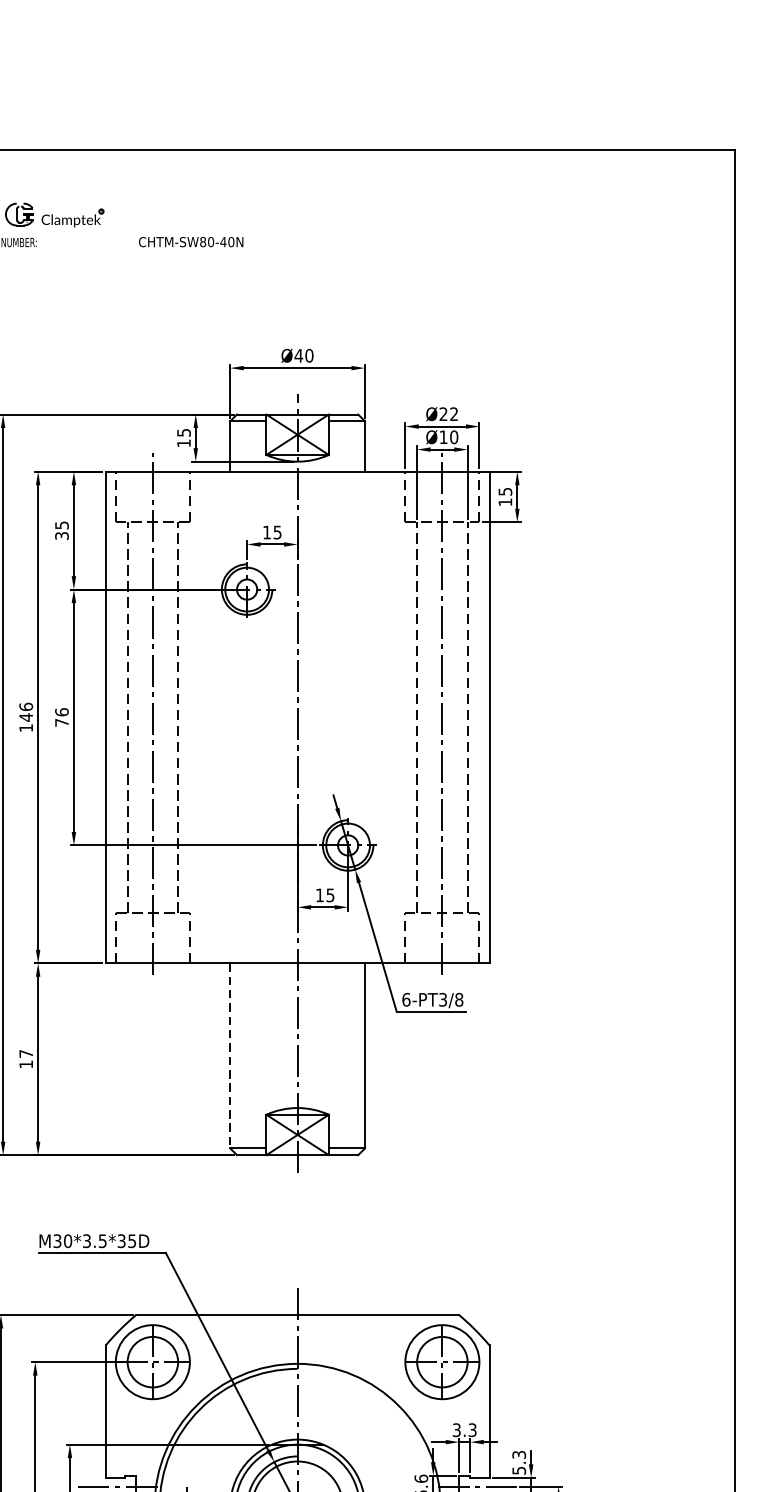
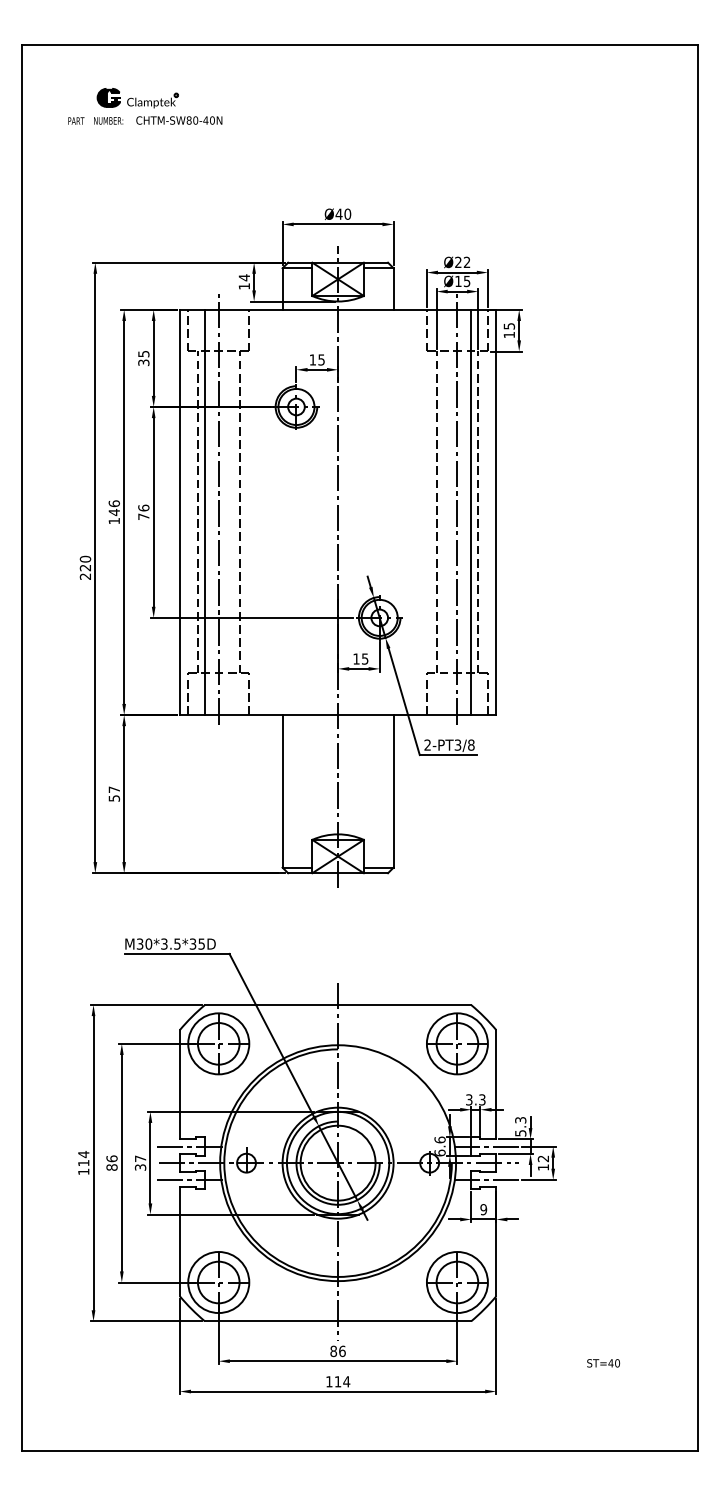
fill: (19, 214) -> (108, 97), added
text: (191, 242) -> (179, 120), moved
text: (184, 432) -> (244, 277), 15 -> 14
text: (453, 437) -> (466, 281), Ø10 -> Ø15
line: (135, 717) -> (204, 512), added
line: (459, 717) -> (471, 512), added
text: (406, 999) -> (427, 744), 6-PT3/8 -> 2-PT3/8
line: (230, 1056) -> (282, 791), dashed -> solid
text: (26, 1064) -> (114, 798), 17 -> 57

